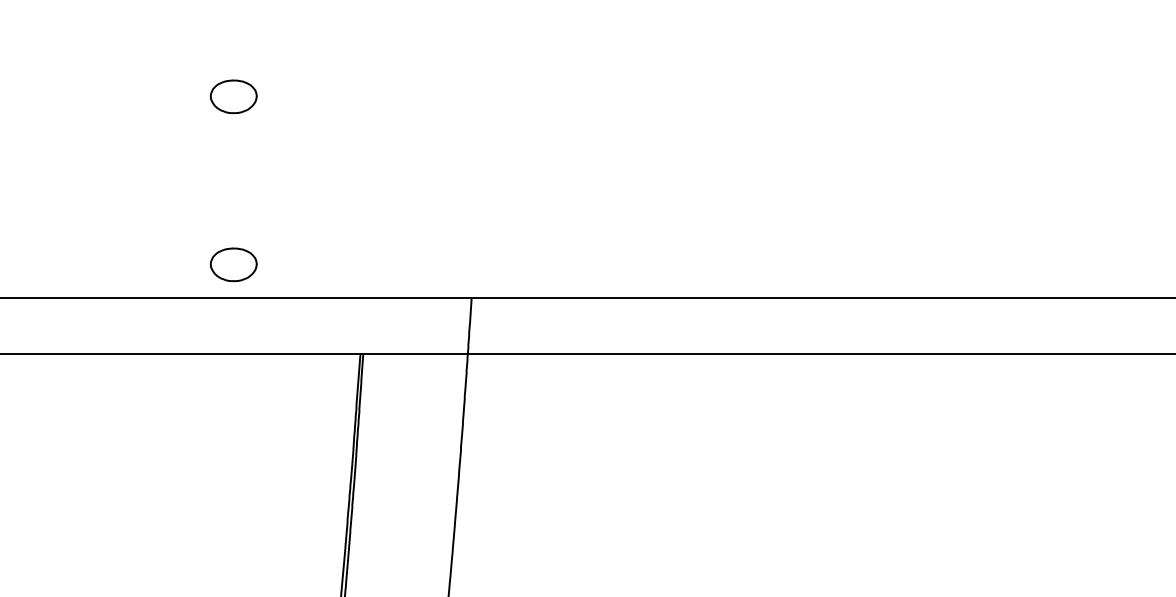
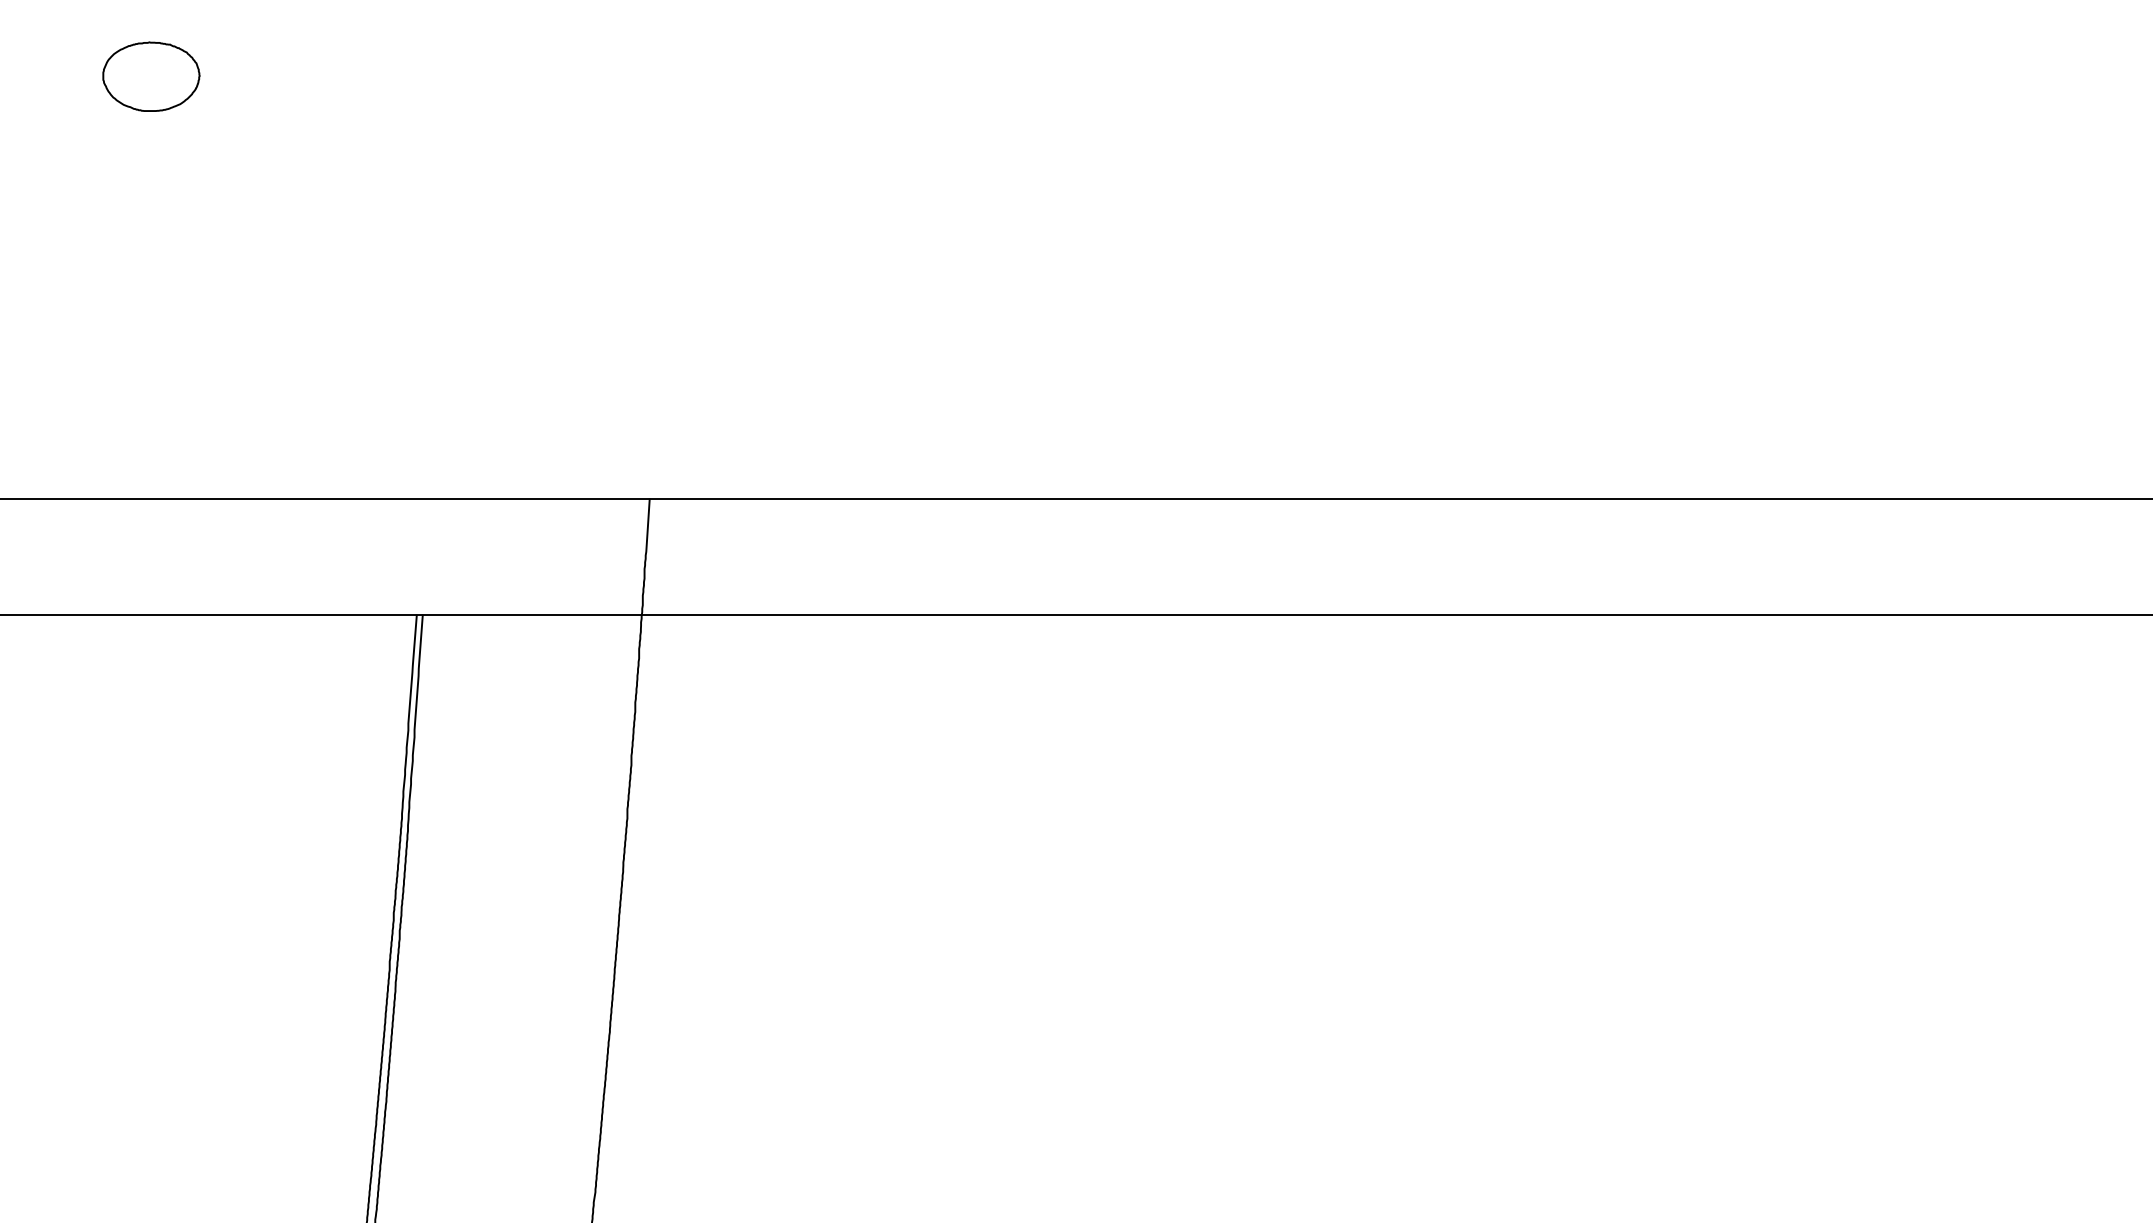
part: (233, 264) -> (150, 428), removed

